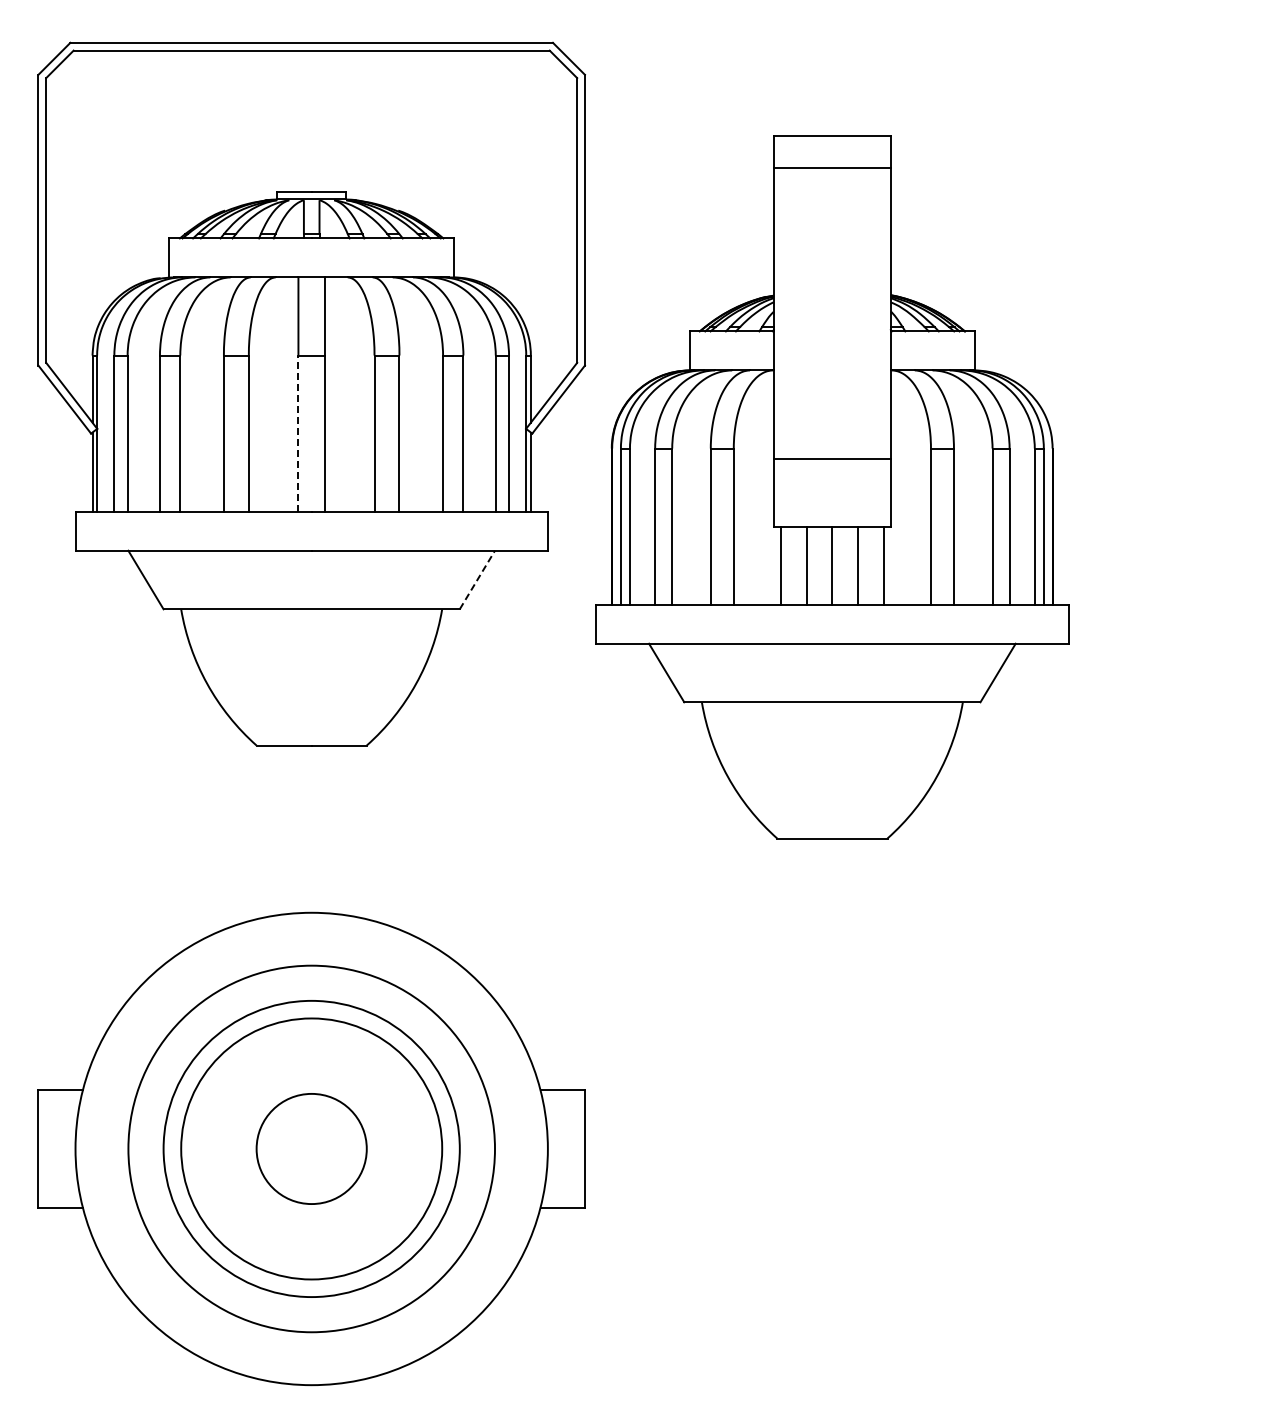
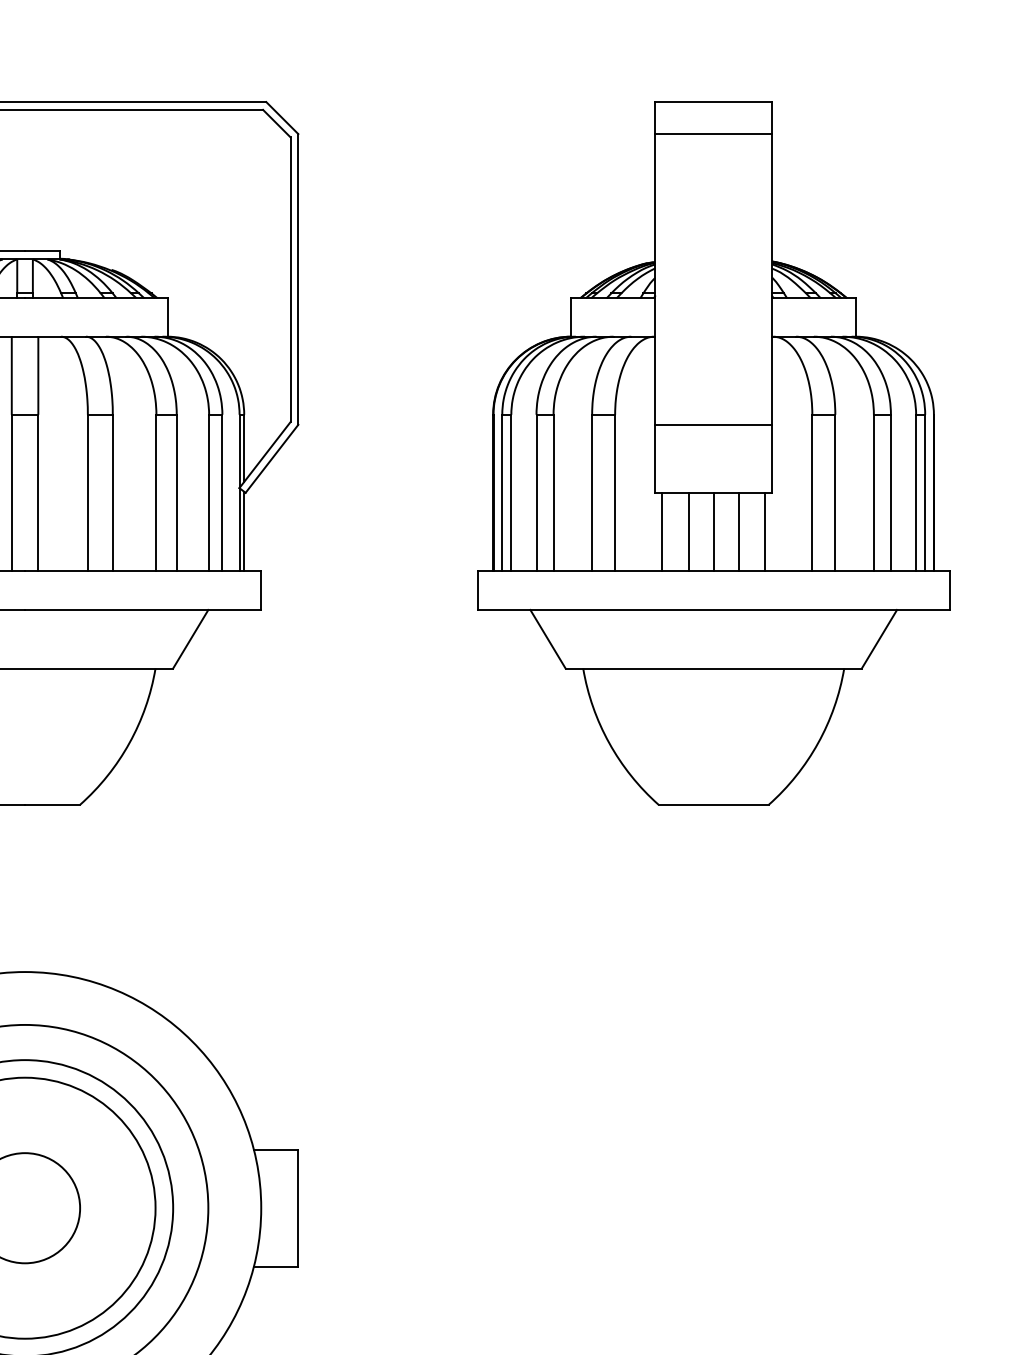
line: (298, 433) -> (11, 492), dashed -> solid
part: (832, 487) -> (713, 453), moved
line: (477, 579) -> (190, 638), dashed -> solid

